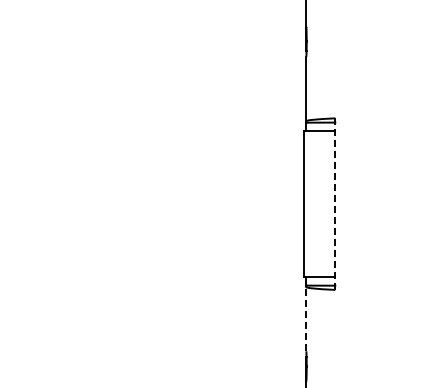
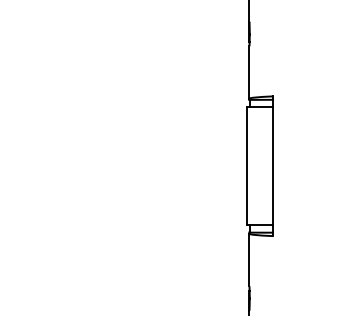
line: (335, 204) -> (273, 166), dashed -> solid
line: (306, 318) -> (249, 259), dashed -> solid

